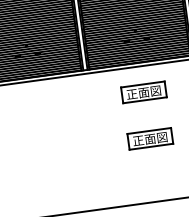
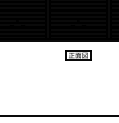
part: (150, 139) -> (78, 81), removed

